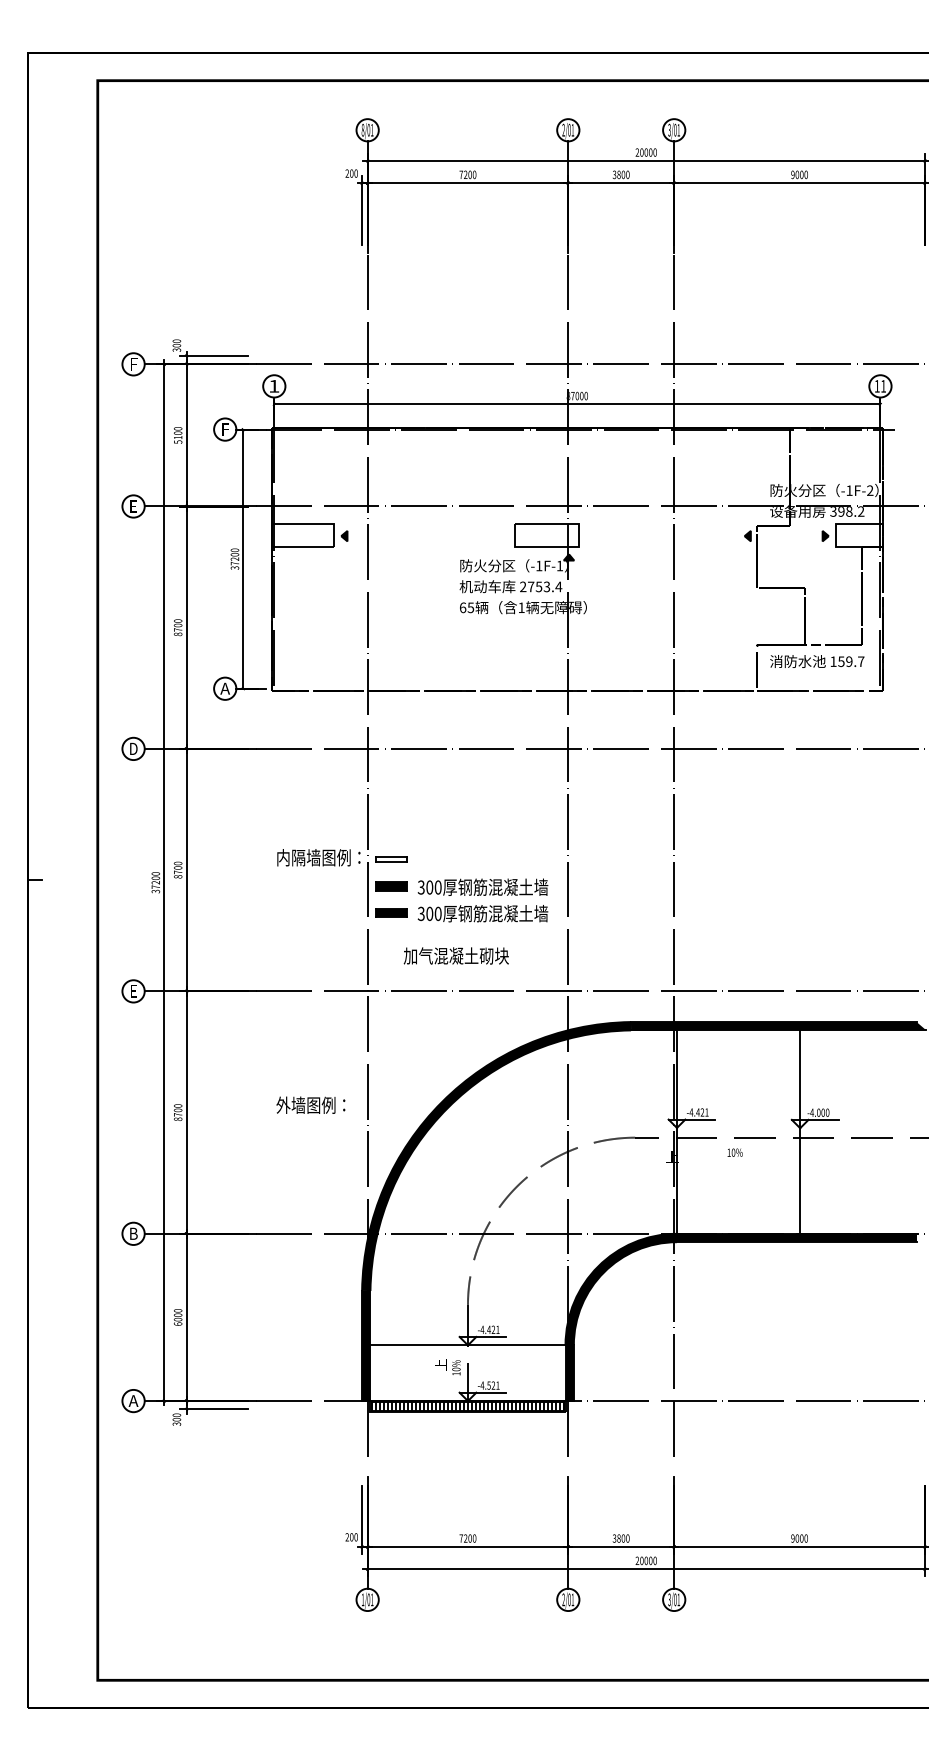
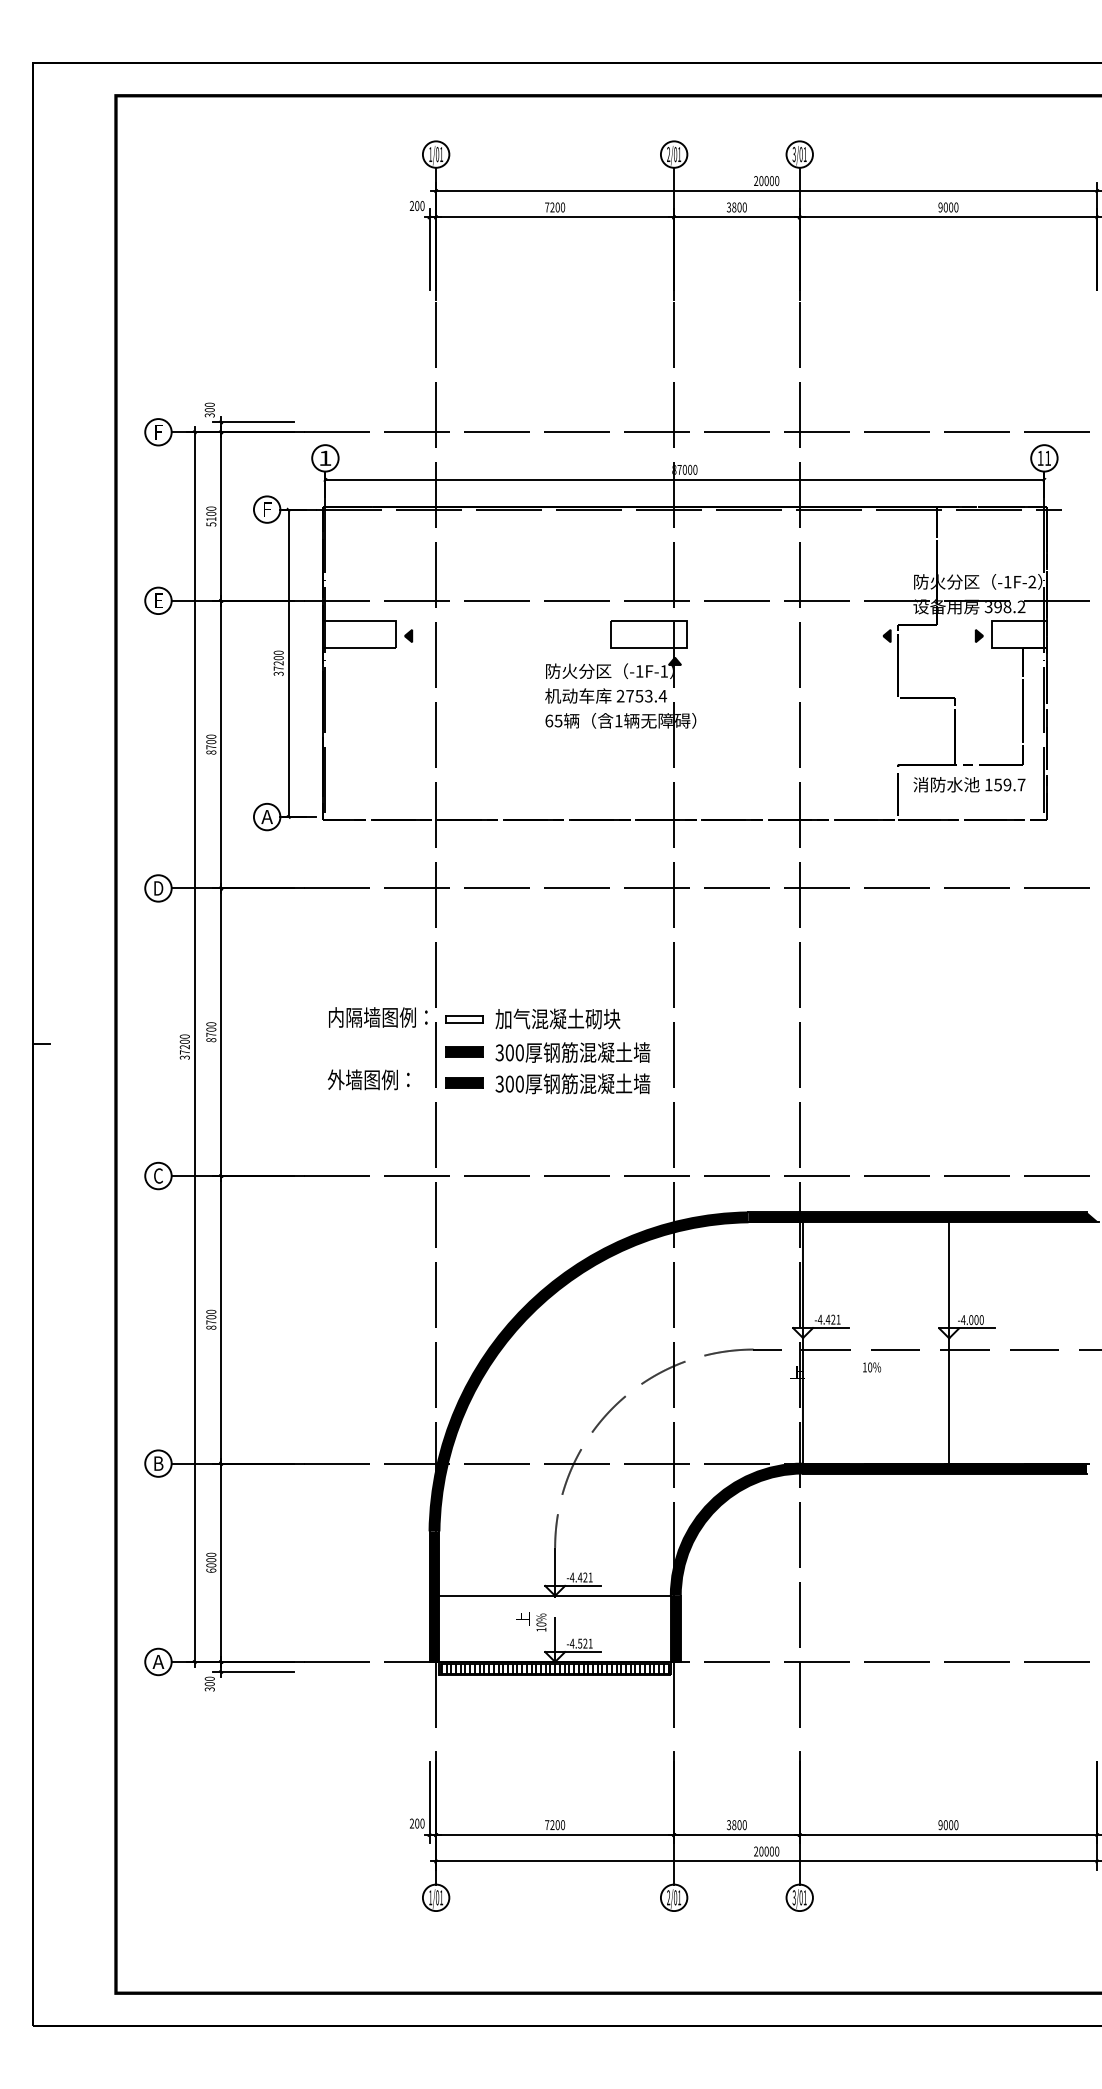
text: (362, 130) -> (430, 154), 8/01 -> 1/01
text: (455, 955) -> (556, 1018), moved
text: (133, 990) -> (158, 1174), E -> C
text: (310, 1104) -> (368, 1078), moved

